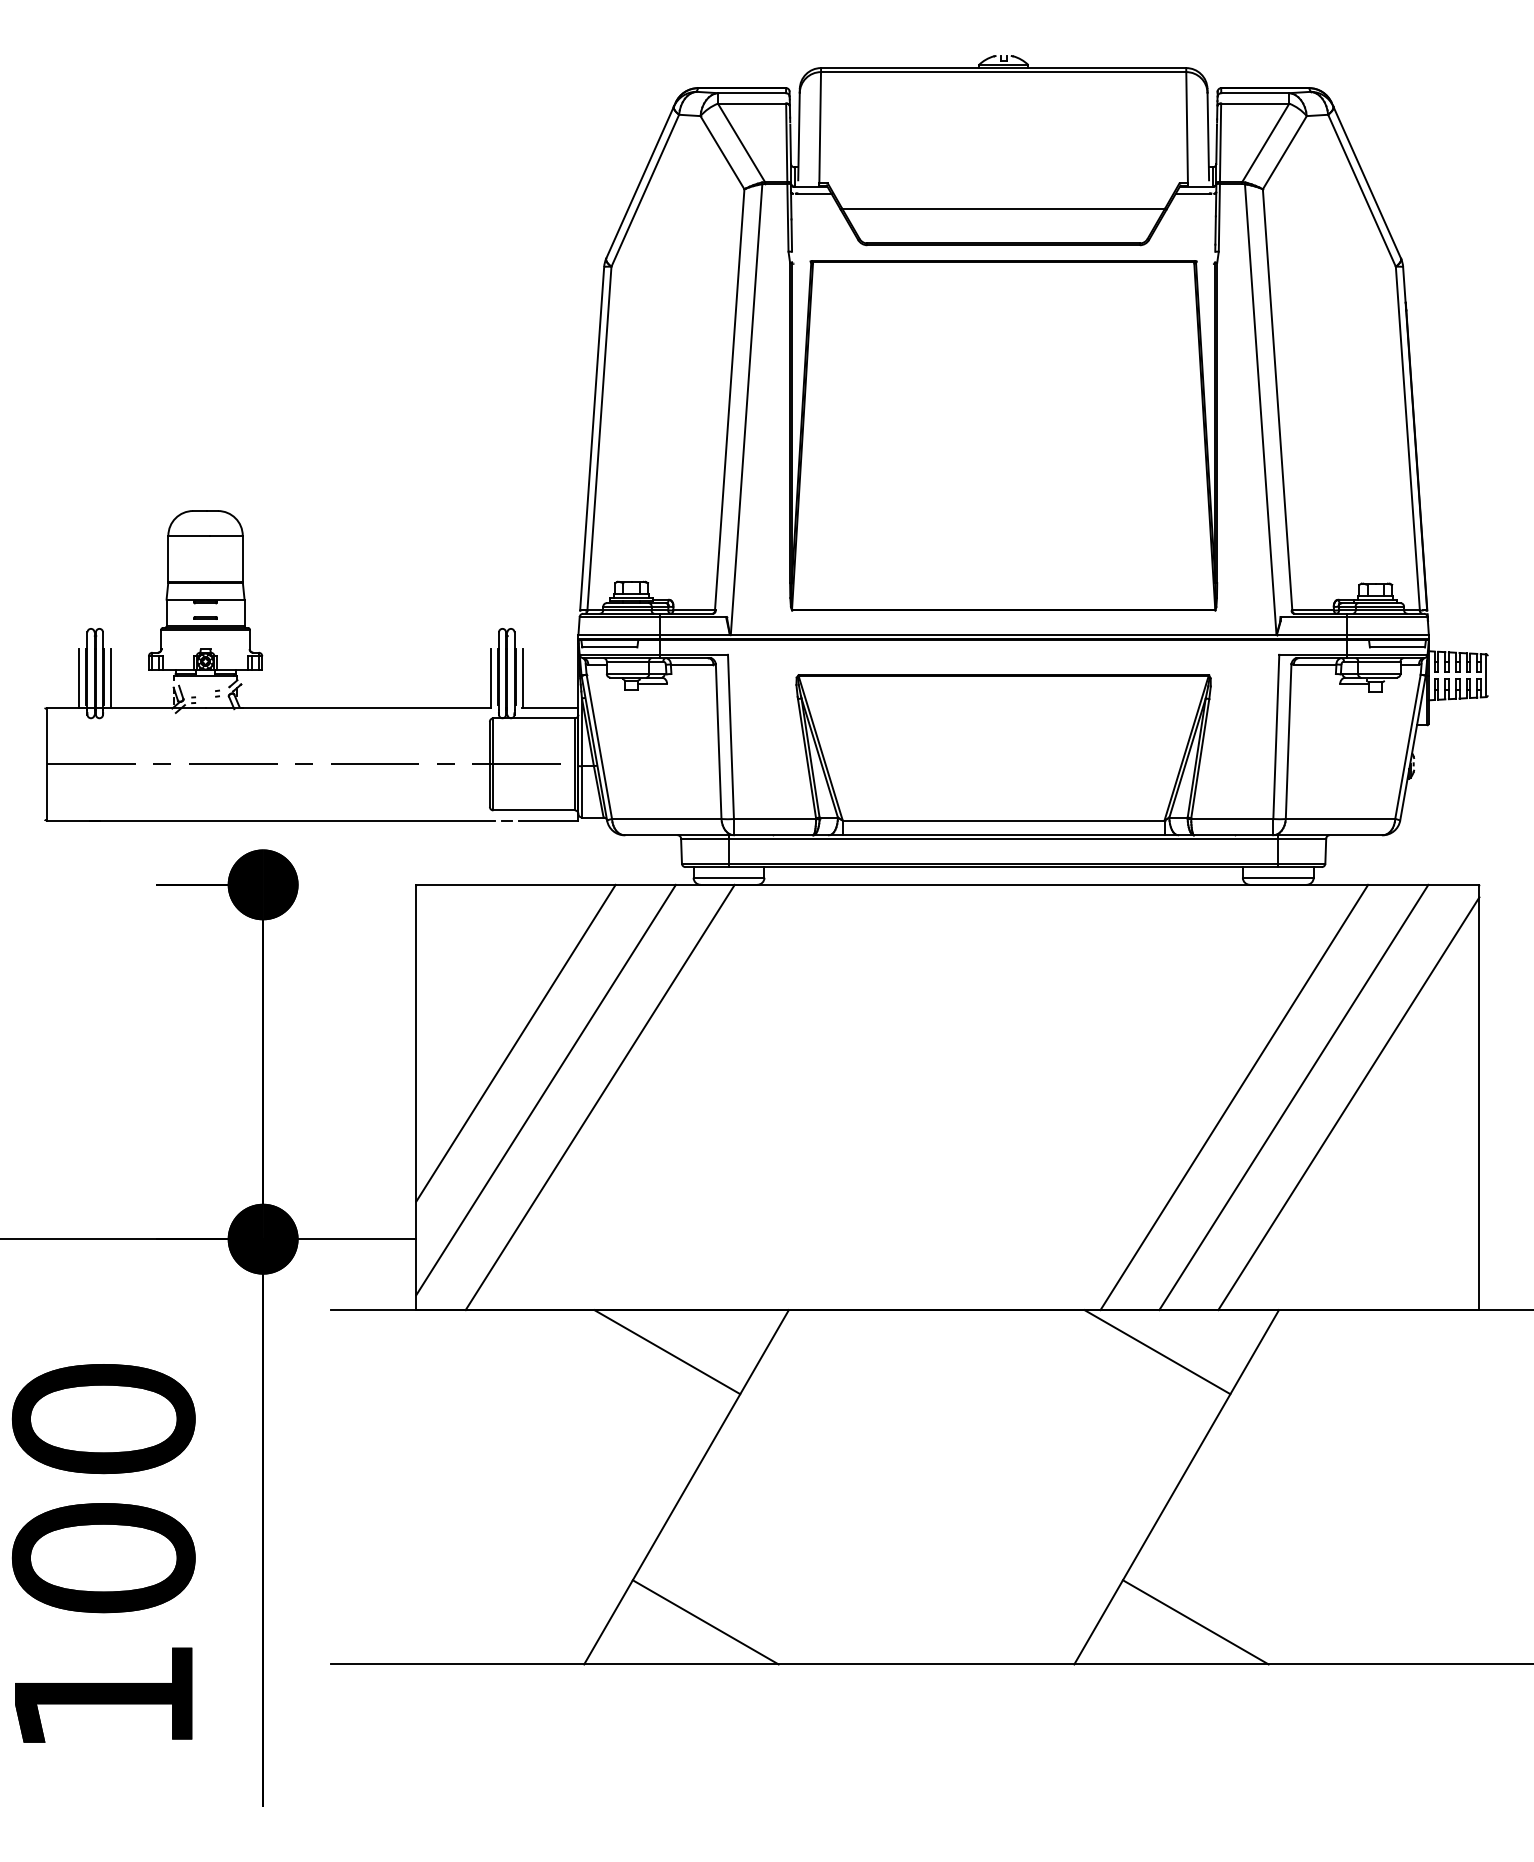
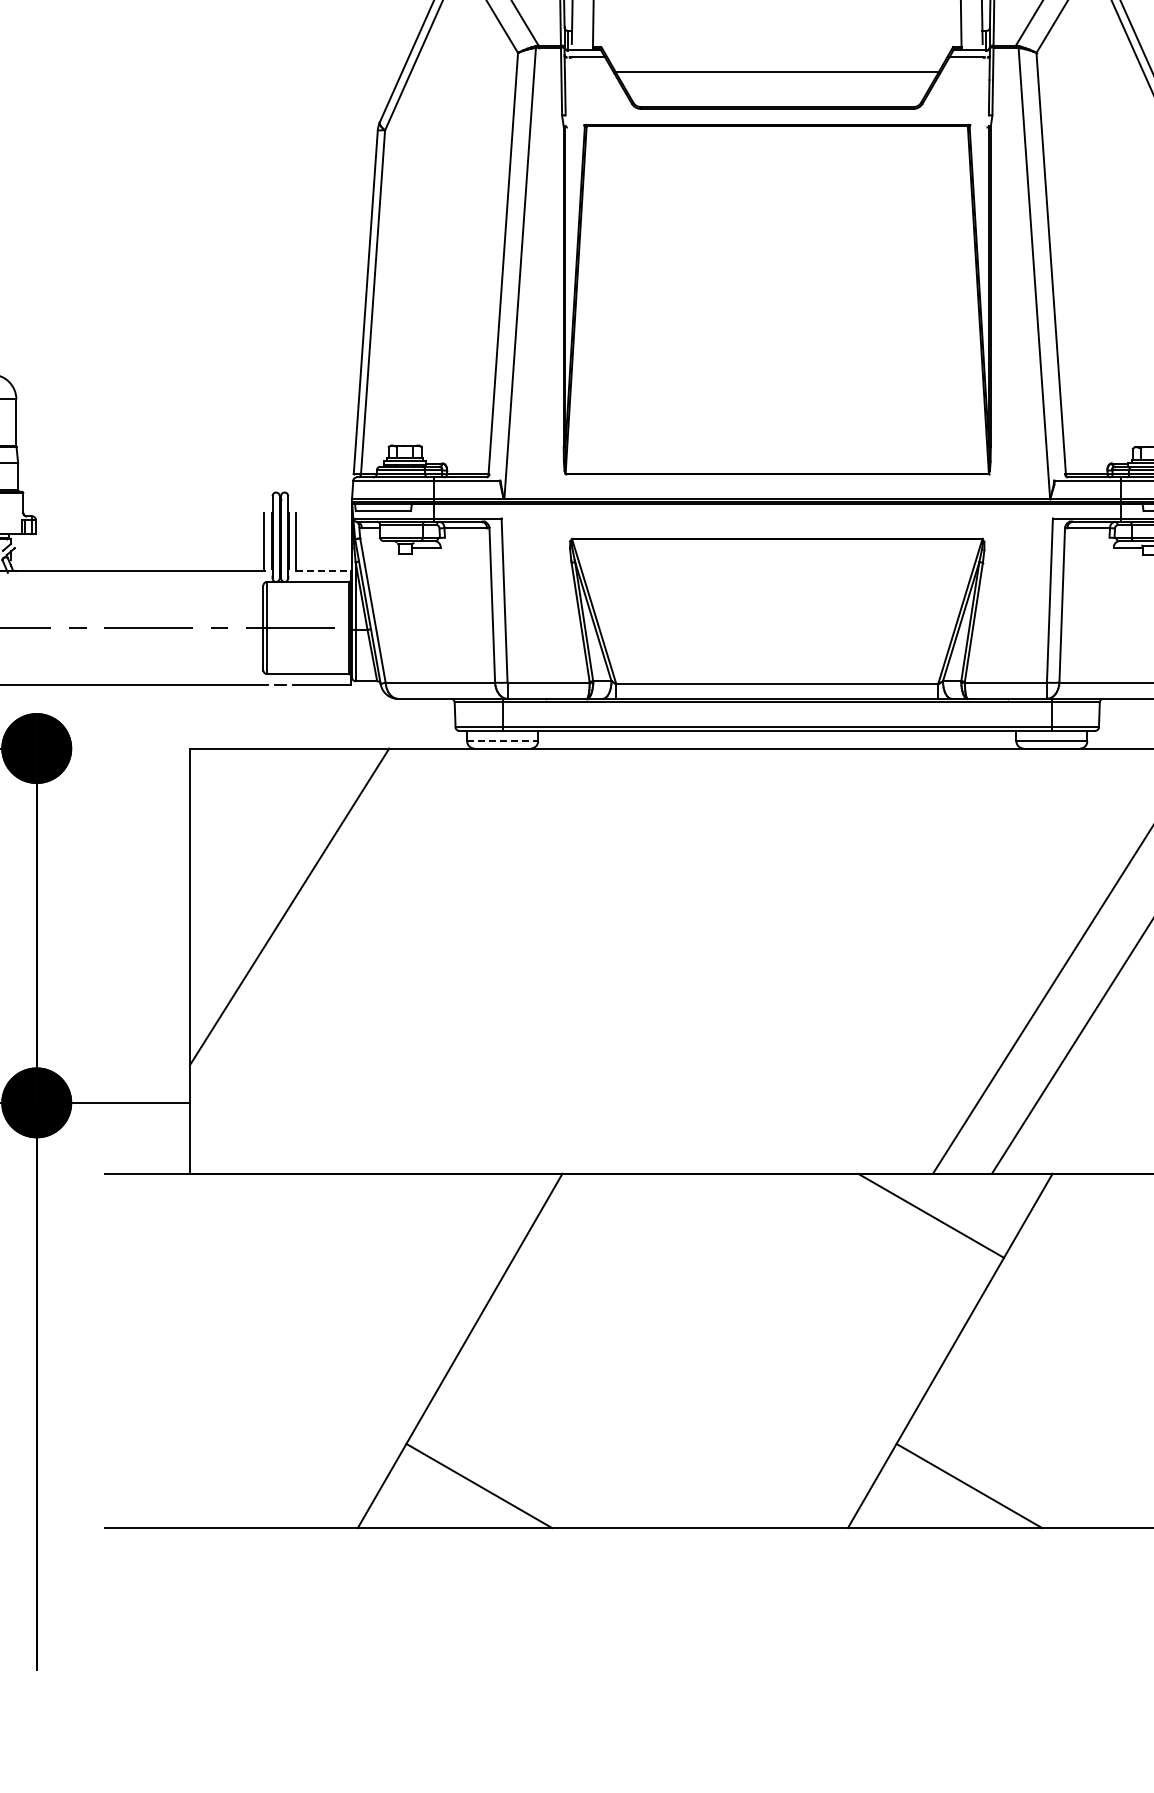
line: (549, 707) -> (323, 571), solid -> dashed
line: (729, 877) -> (503, 741), solid -> dashed
line: (545, 1089) -> (319, 953), removed
line: (599, 1097) -> (373, 961), removed
line: (1234, 1097) -> (1008, 961), removed
line: (667, 1352) -> (441, 1216), removed

